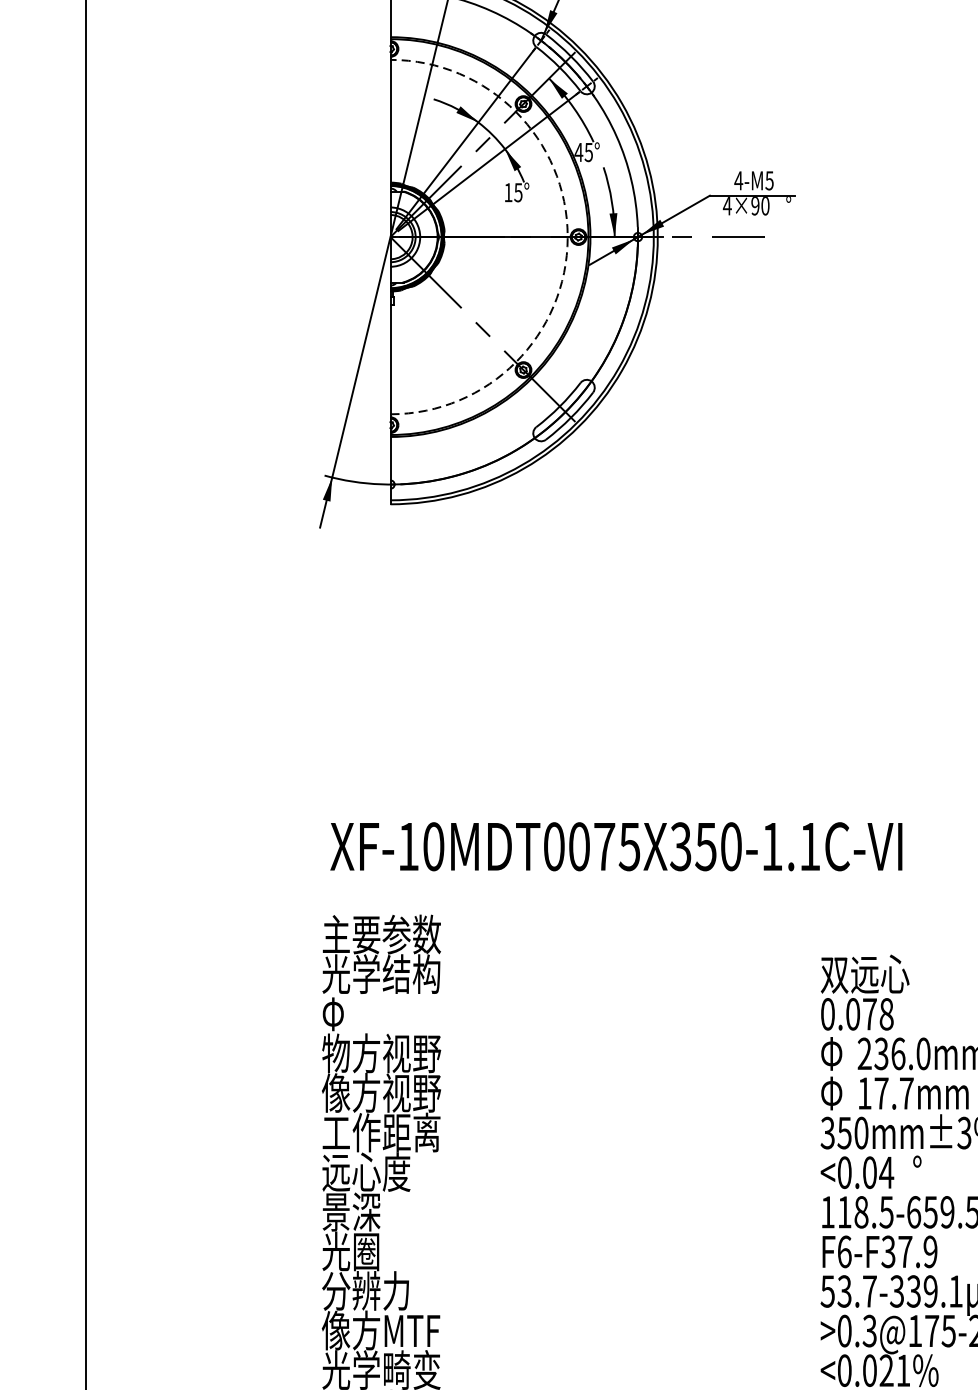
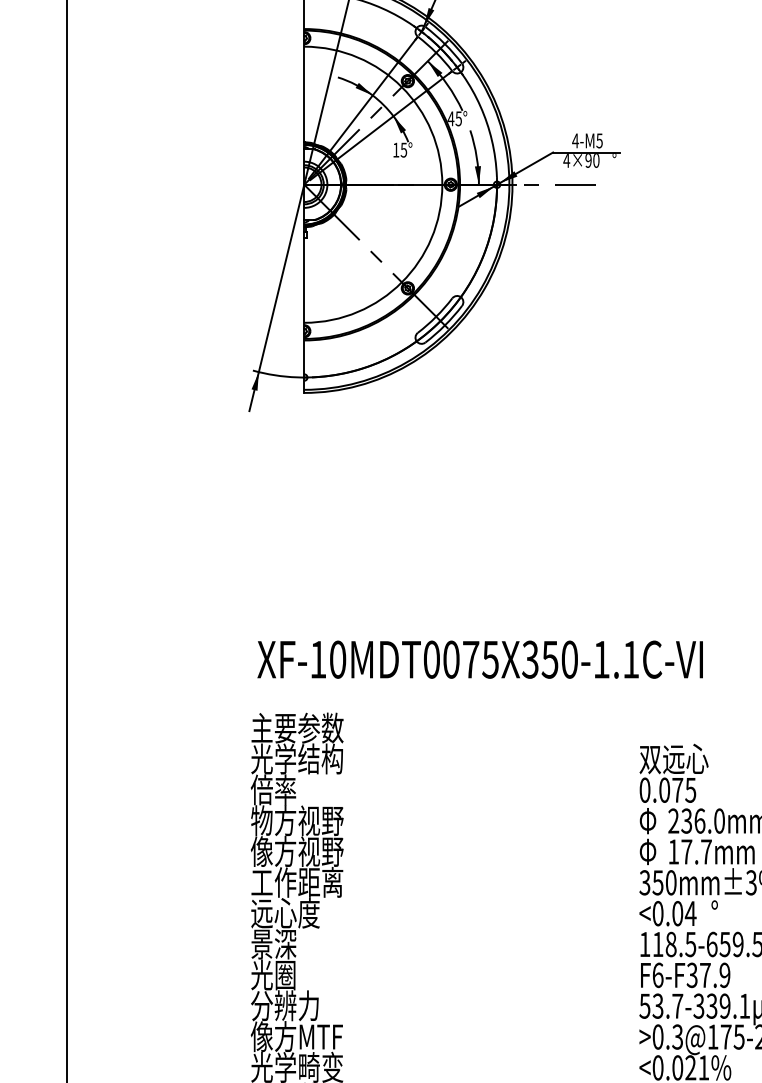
arc: (567, 236) -> (442, 184), dashed -> solid
text: (351, 1013) -> (273, 789), Φ -> 倍率
text: (886, 1013) -> (690, 789), 0.078 -> 0.075

